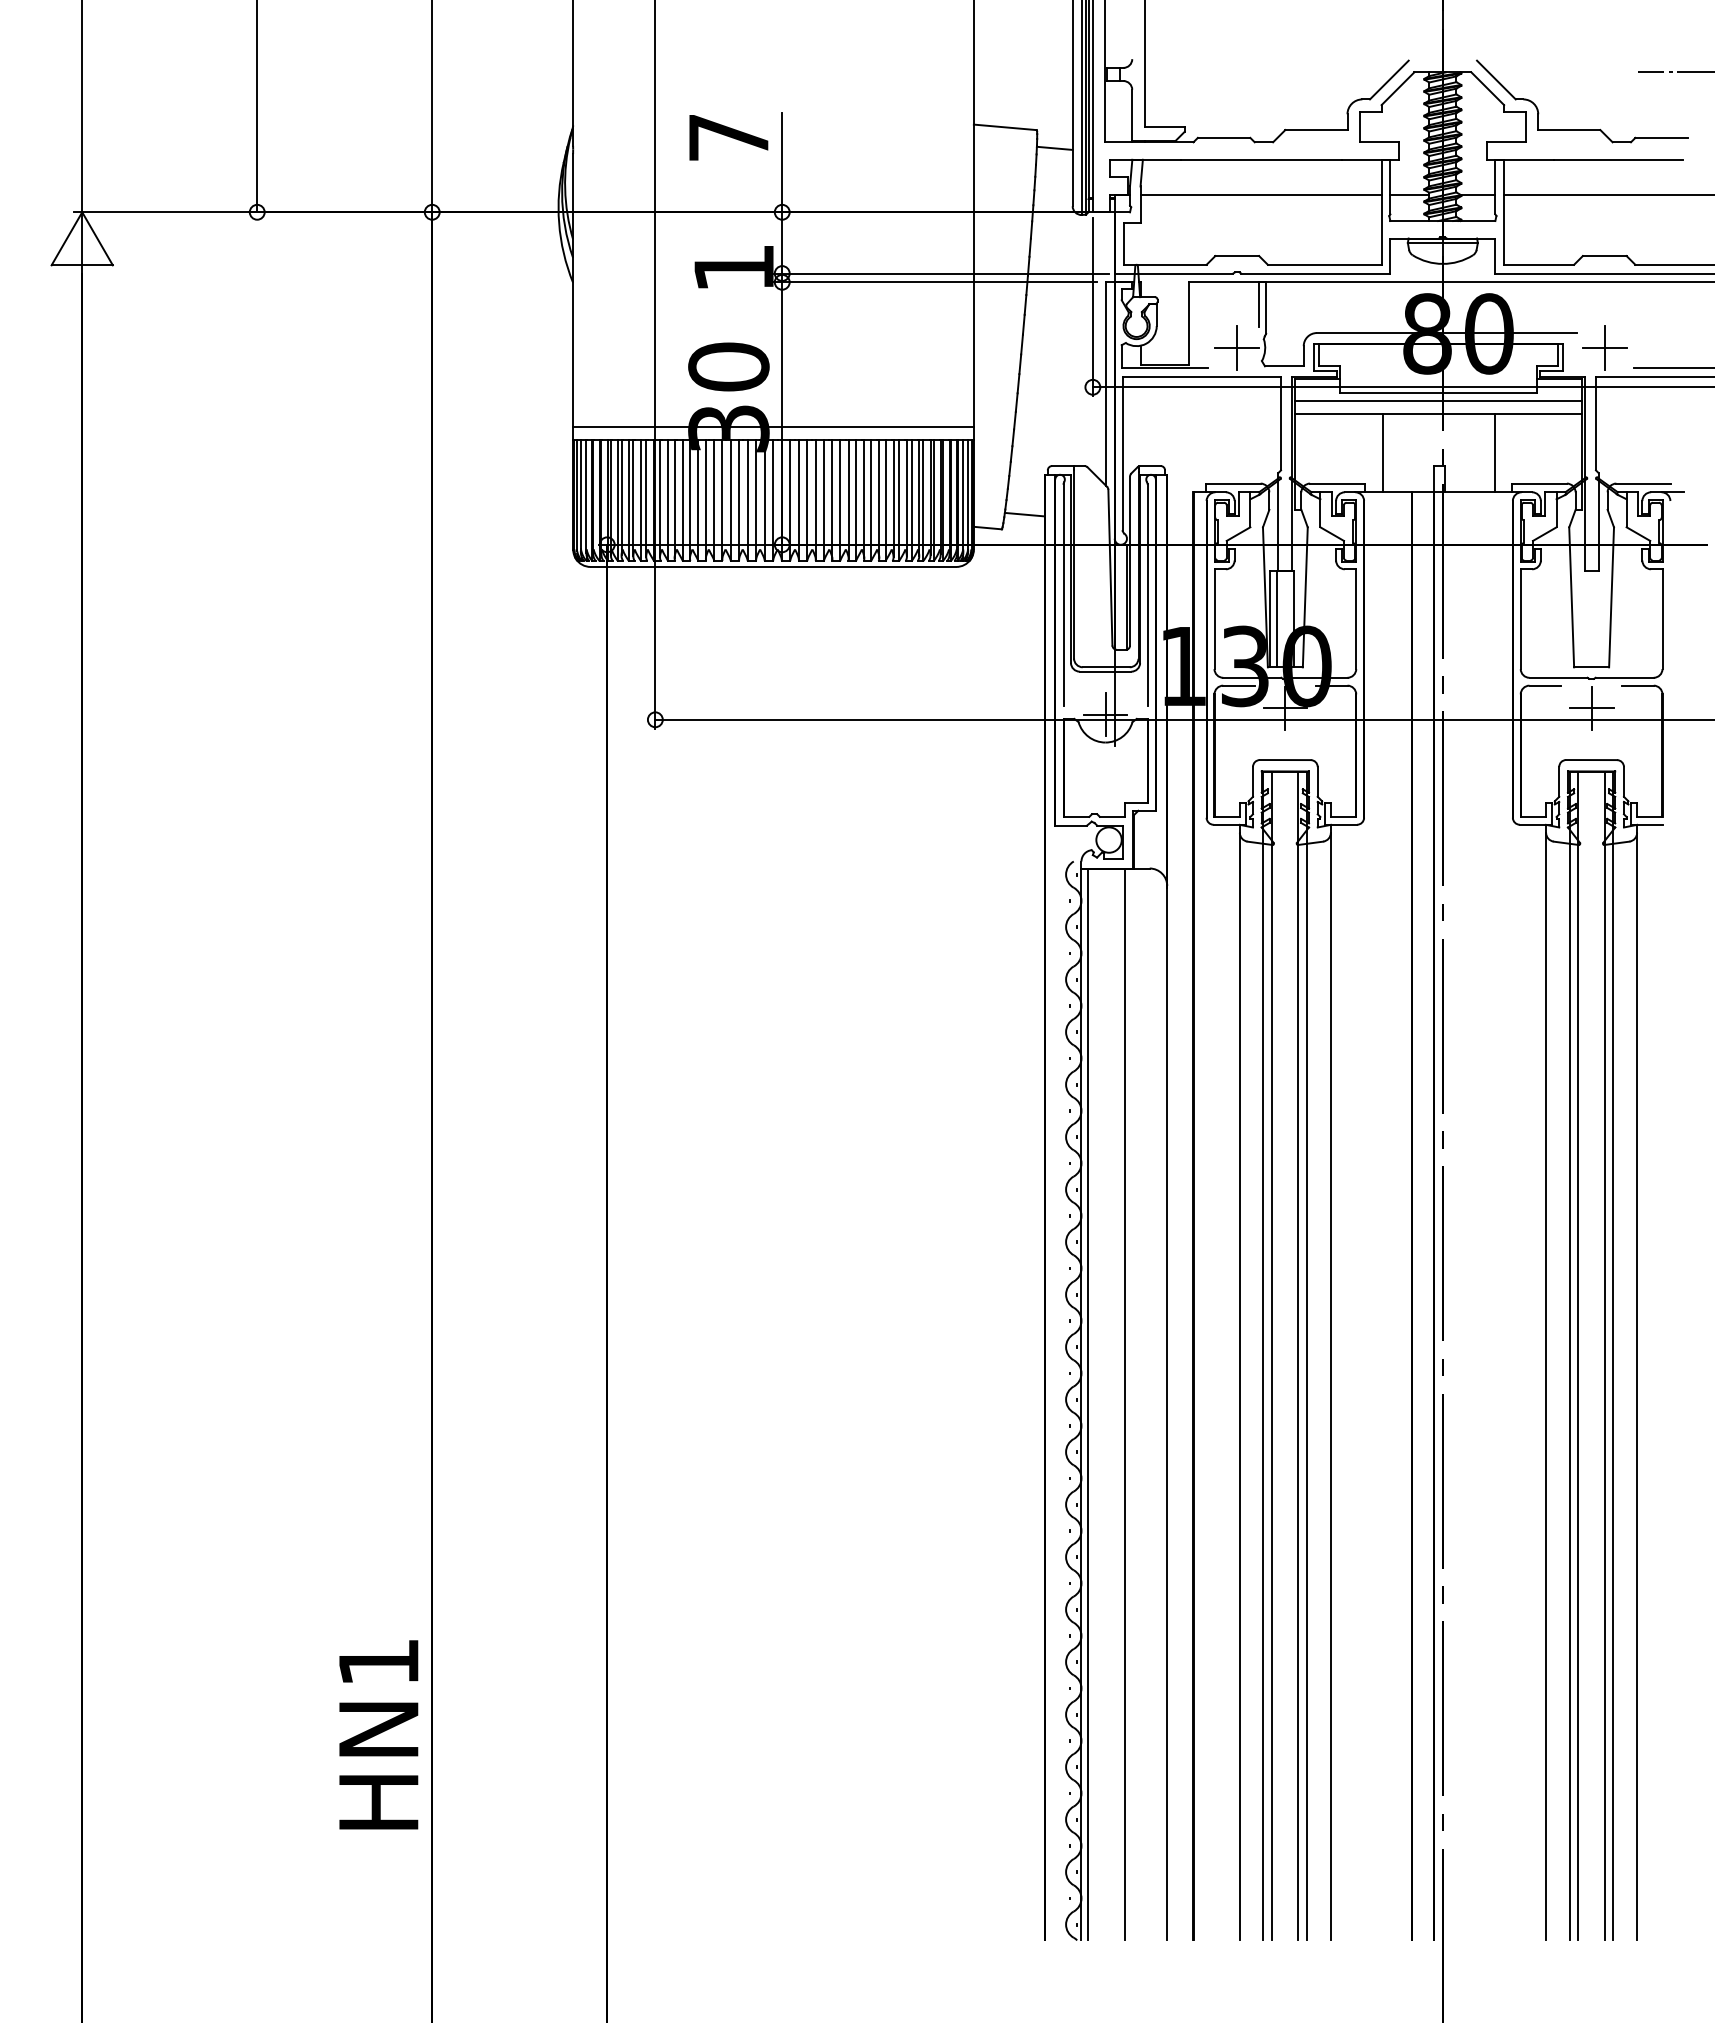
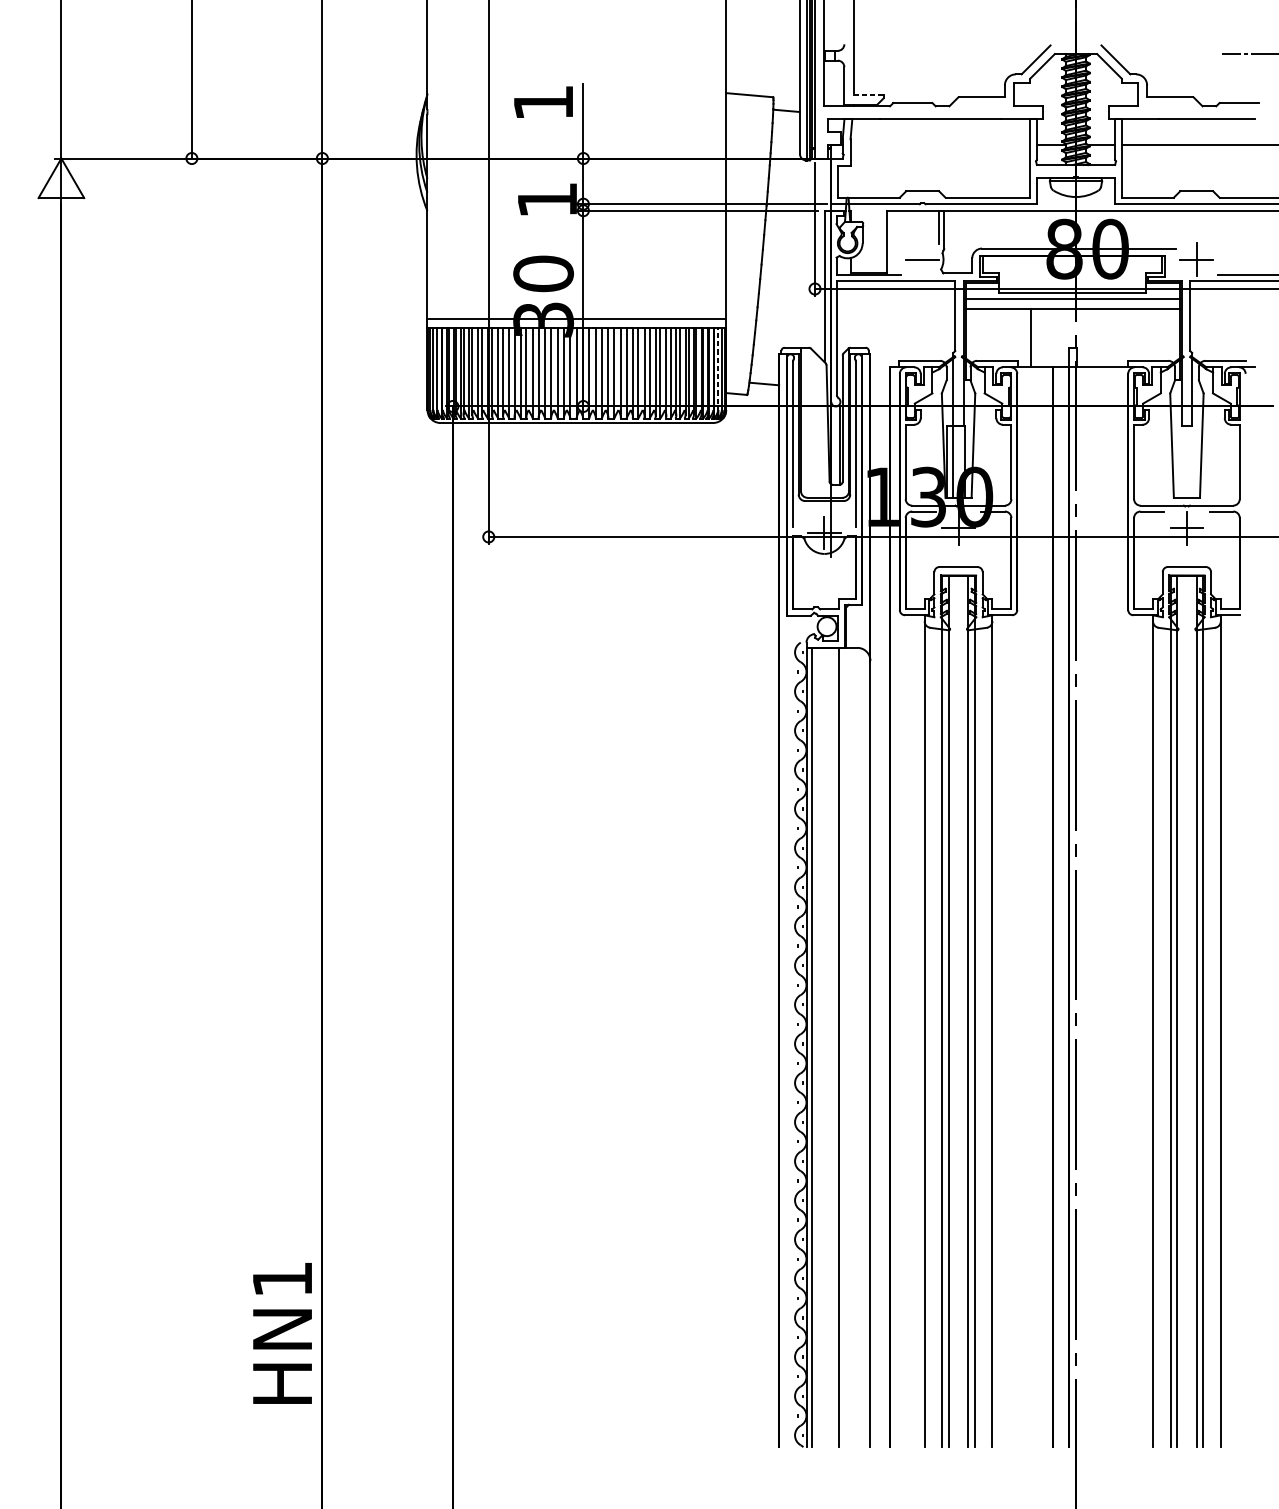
line: (1165, 127) -> (869, 95), solid -> dashed
text: (728, 137) -> (543, 102), 7 -> 1
line: (1260, 194) -> (940, 145), removed
line: (1237, 347) -> (922, 259), removed
line: (1494, 452) -> (1114, 337), removed
line: (963, 495) -> (718, 369), solid -> dashed
text: (378, 1734) -> (282, 1333), moved

